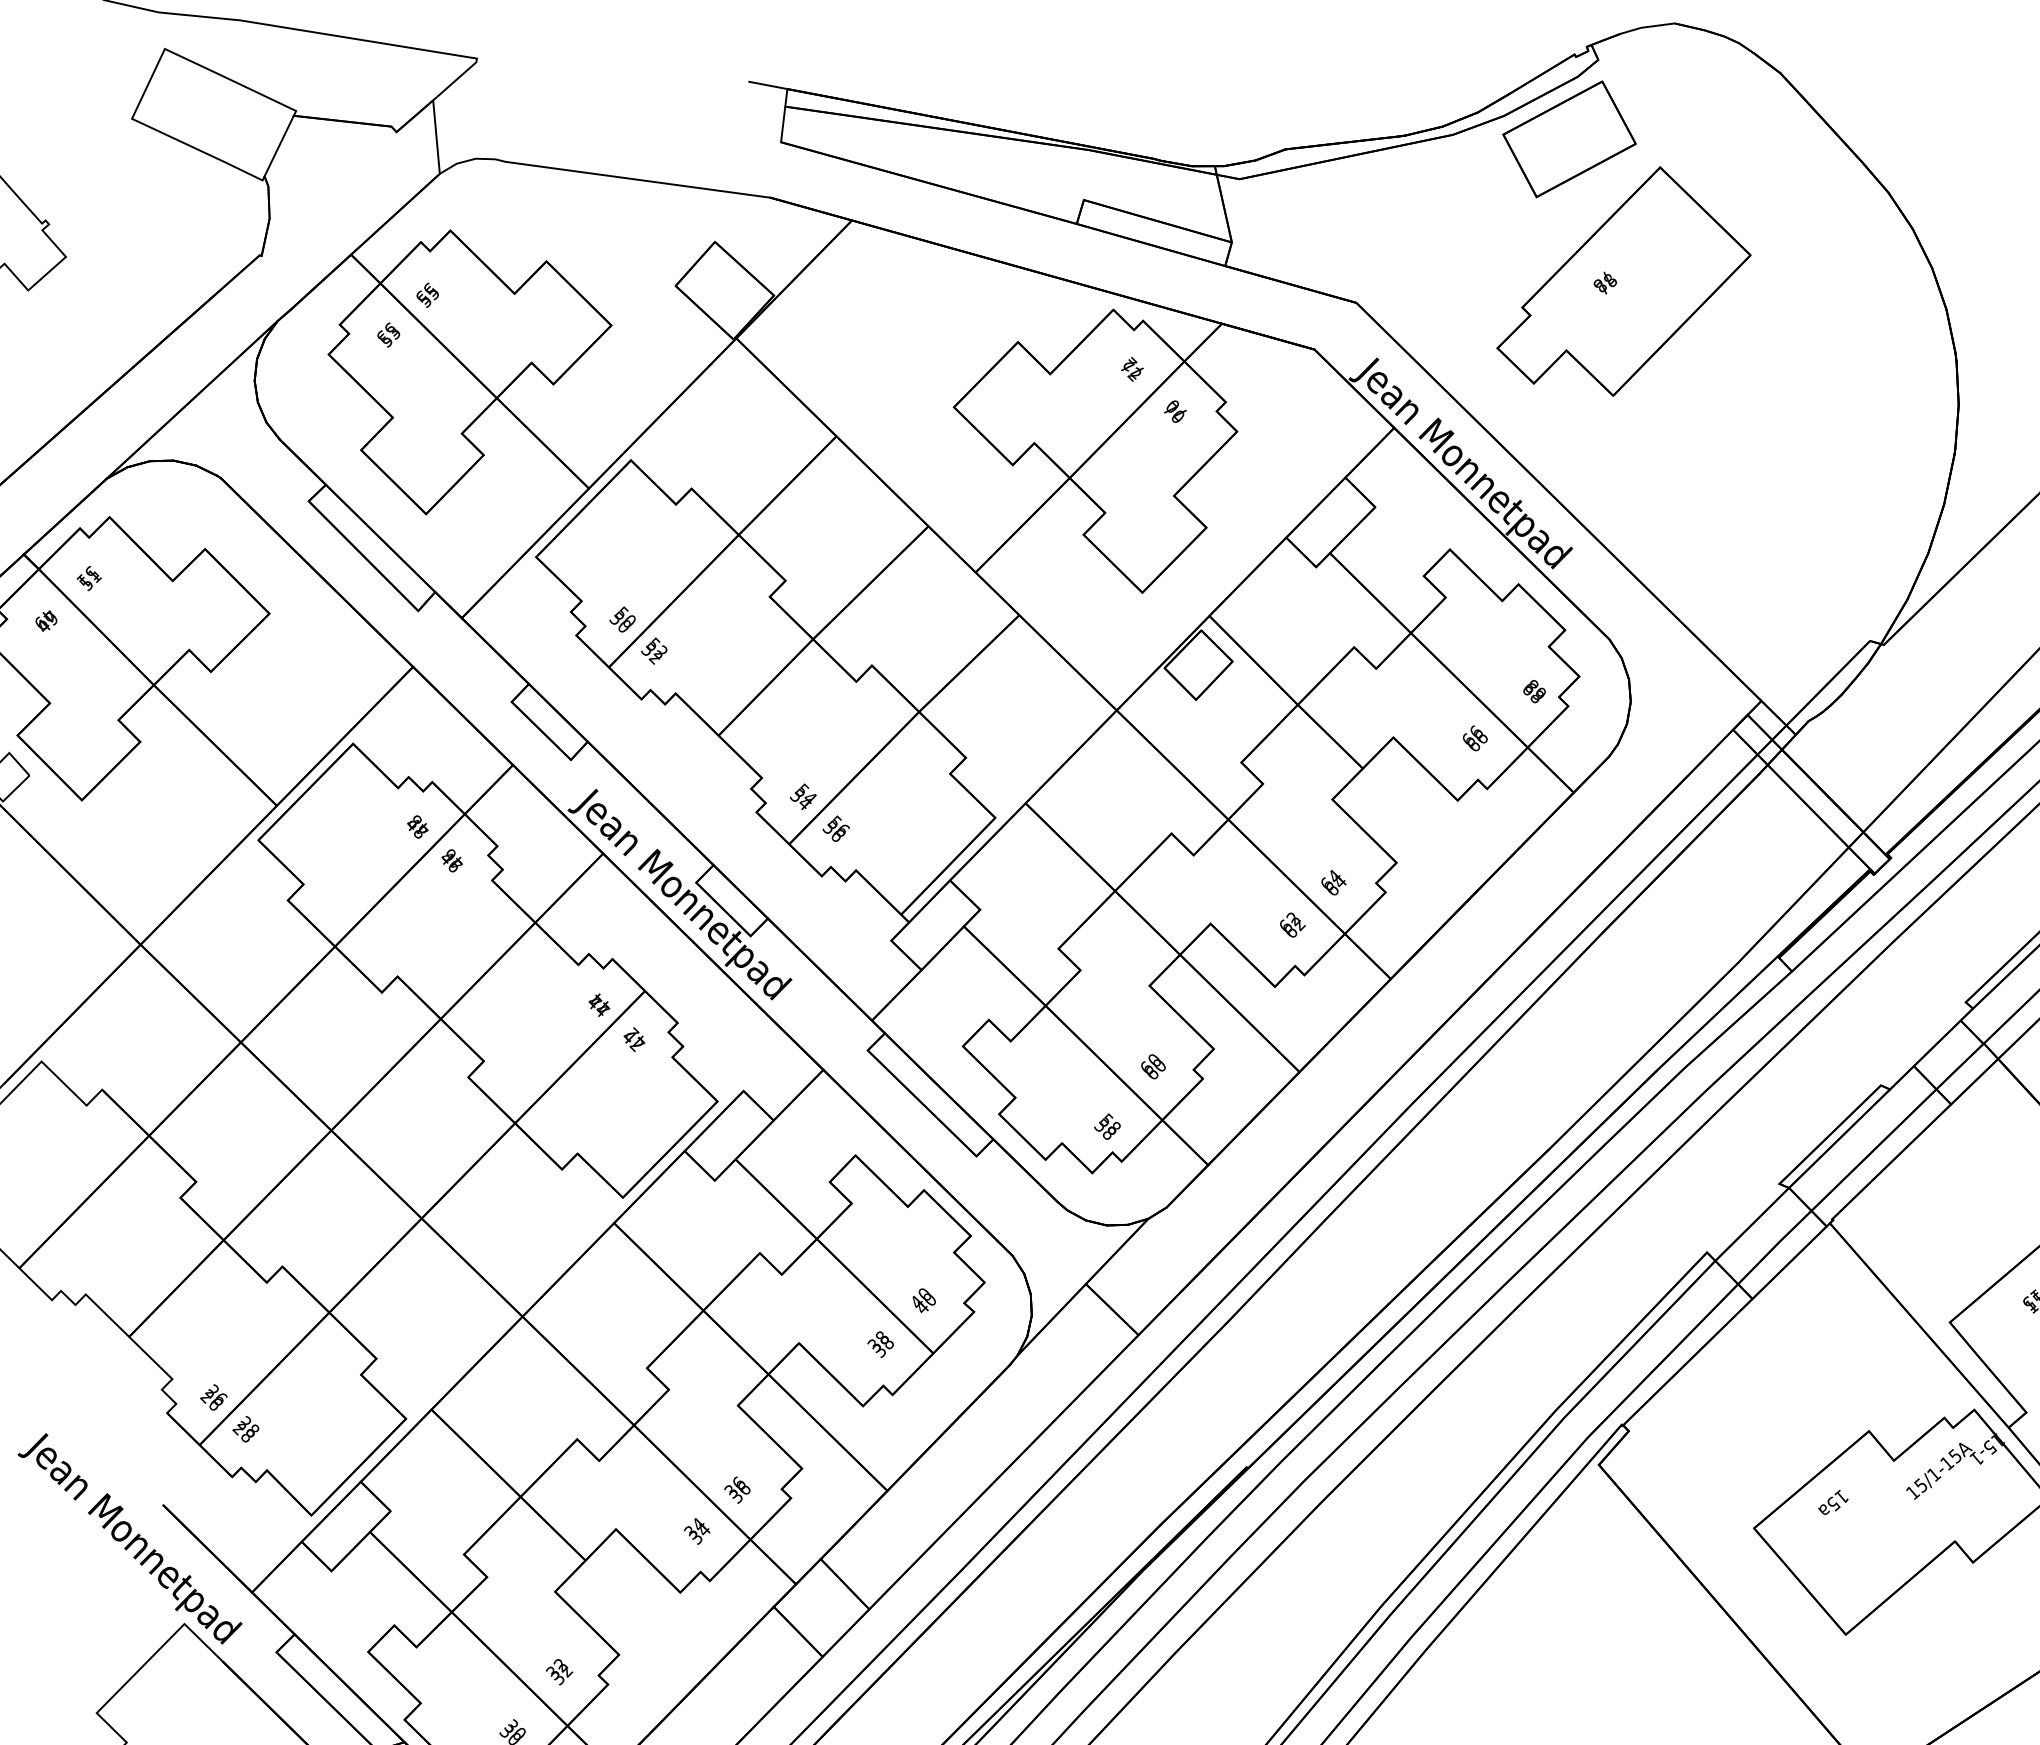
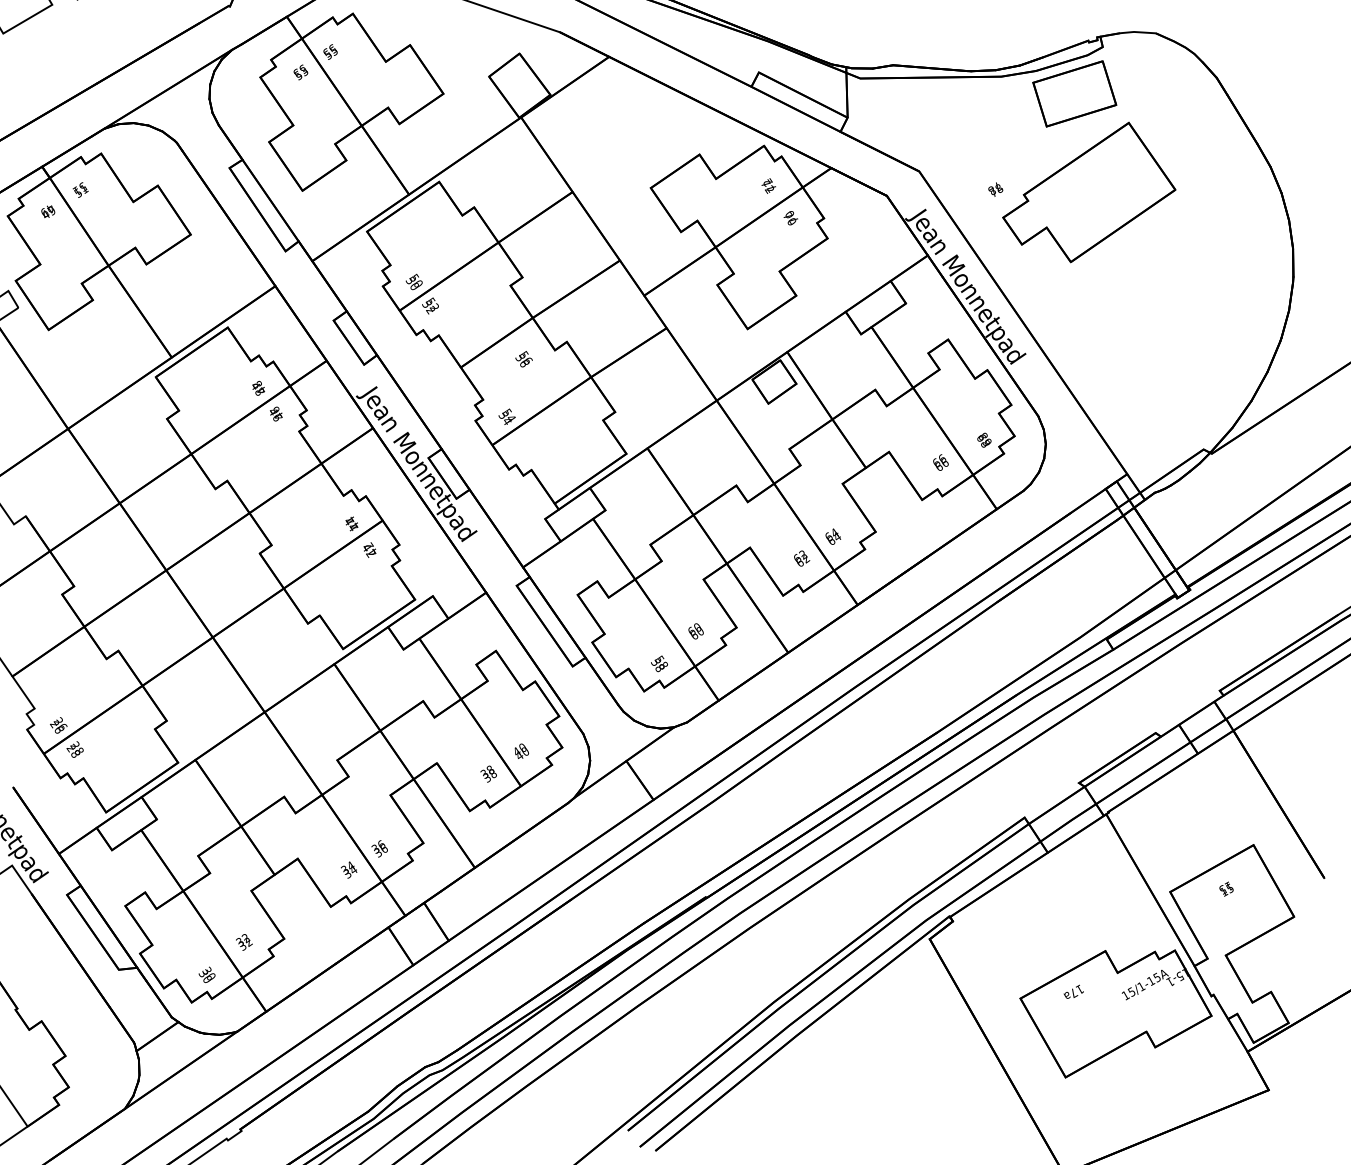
text: (1604, 282) -> (995, 189), moved
text: (835, 829) -> (523, 359), moved
text: (1834, 1503) -> (1074, 992), 15a -> 17a

